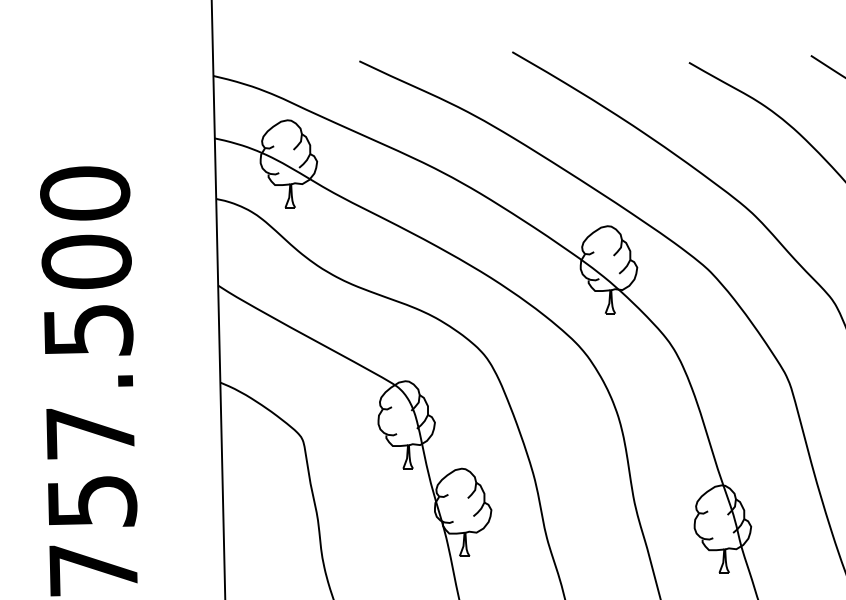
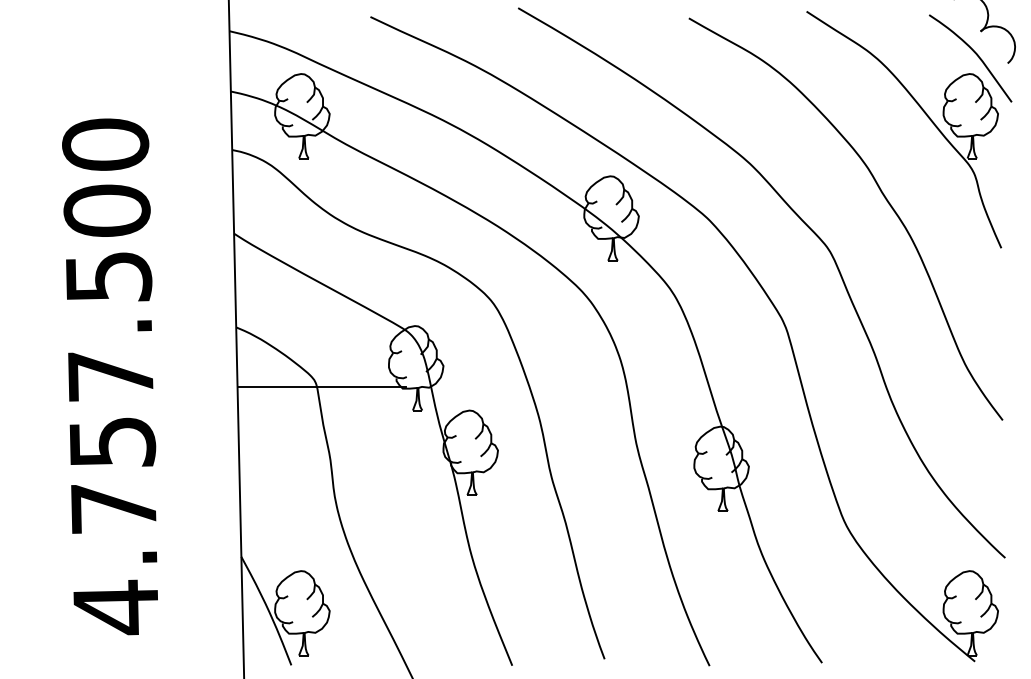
line: (308, 444) -> (321, 387), added

